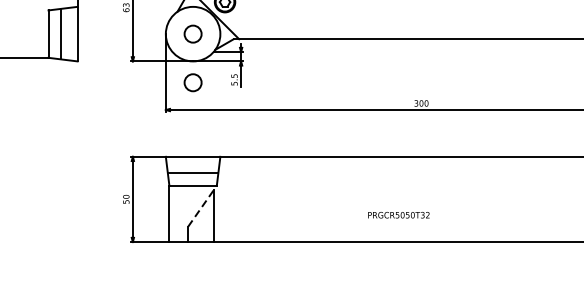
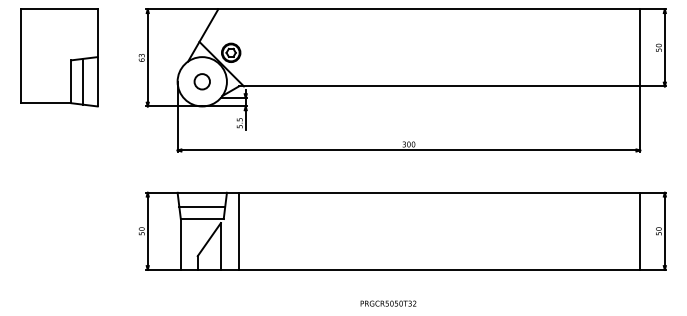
circle: (192, 82) -> (201, 125), removed
line: (233, 198) -> (238, 230), added
line: (201, 208) -> (209, 239), dashed -> solid
text: (398, 215) -> (388, 303), moved

